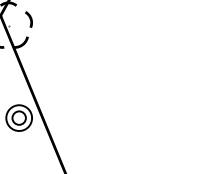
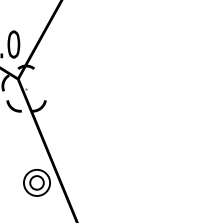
curve: (29, 19) -> (47, 82), removed

